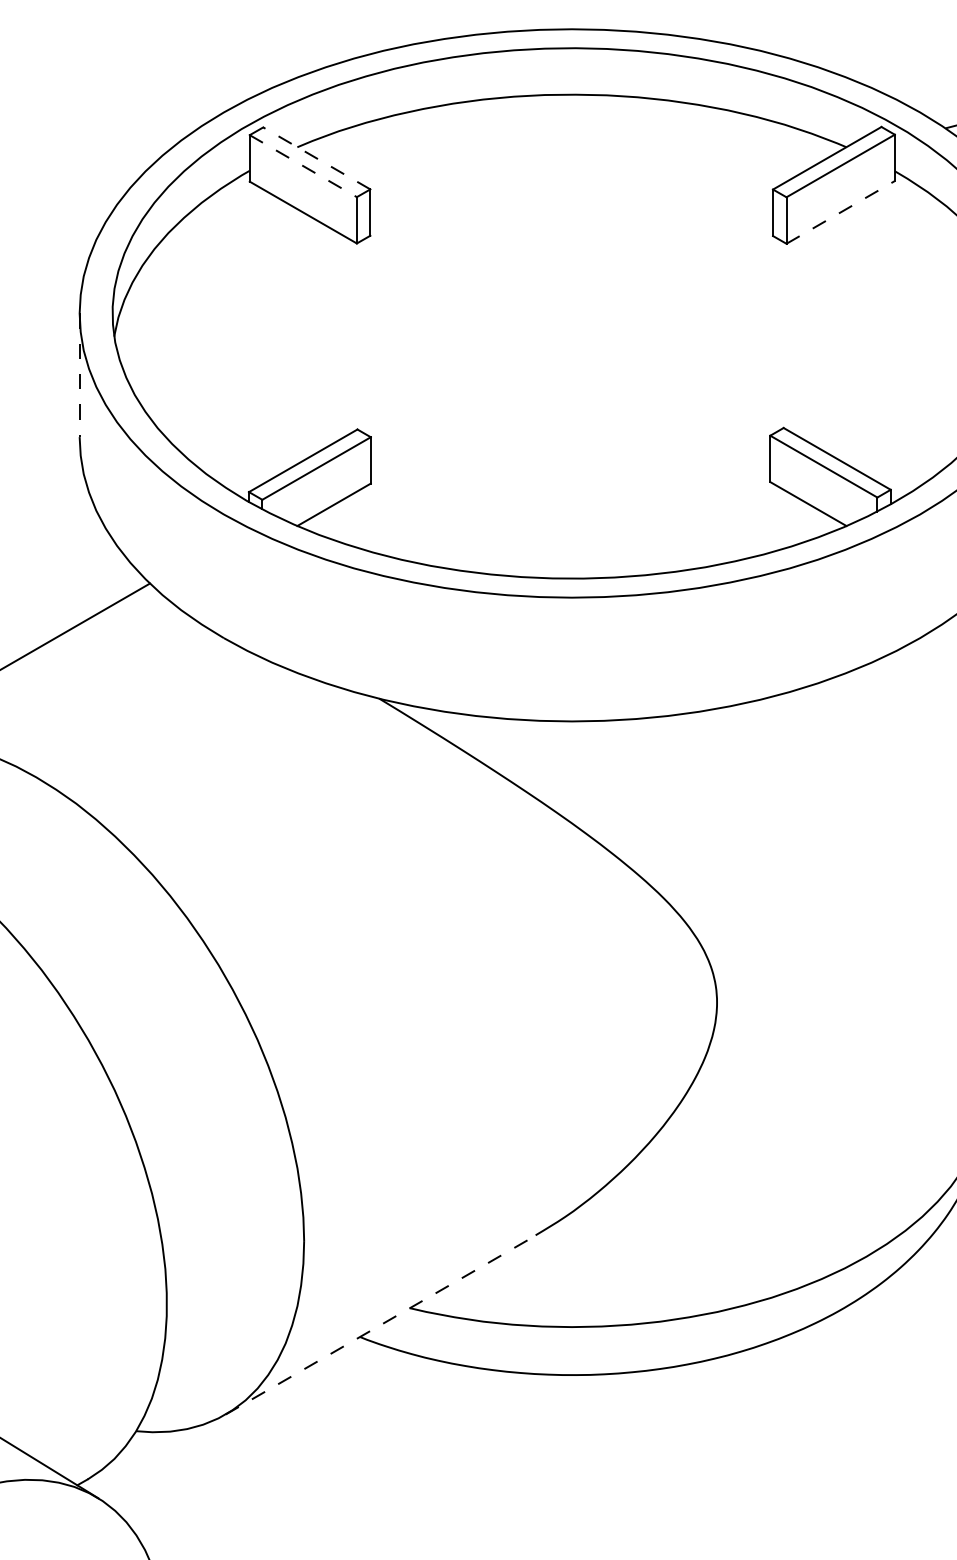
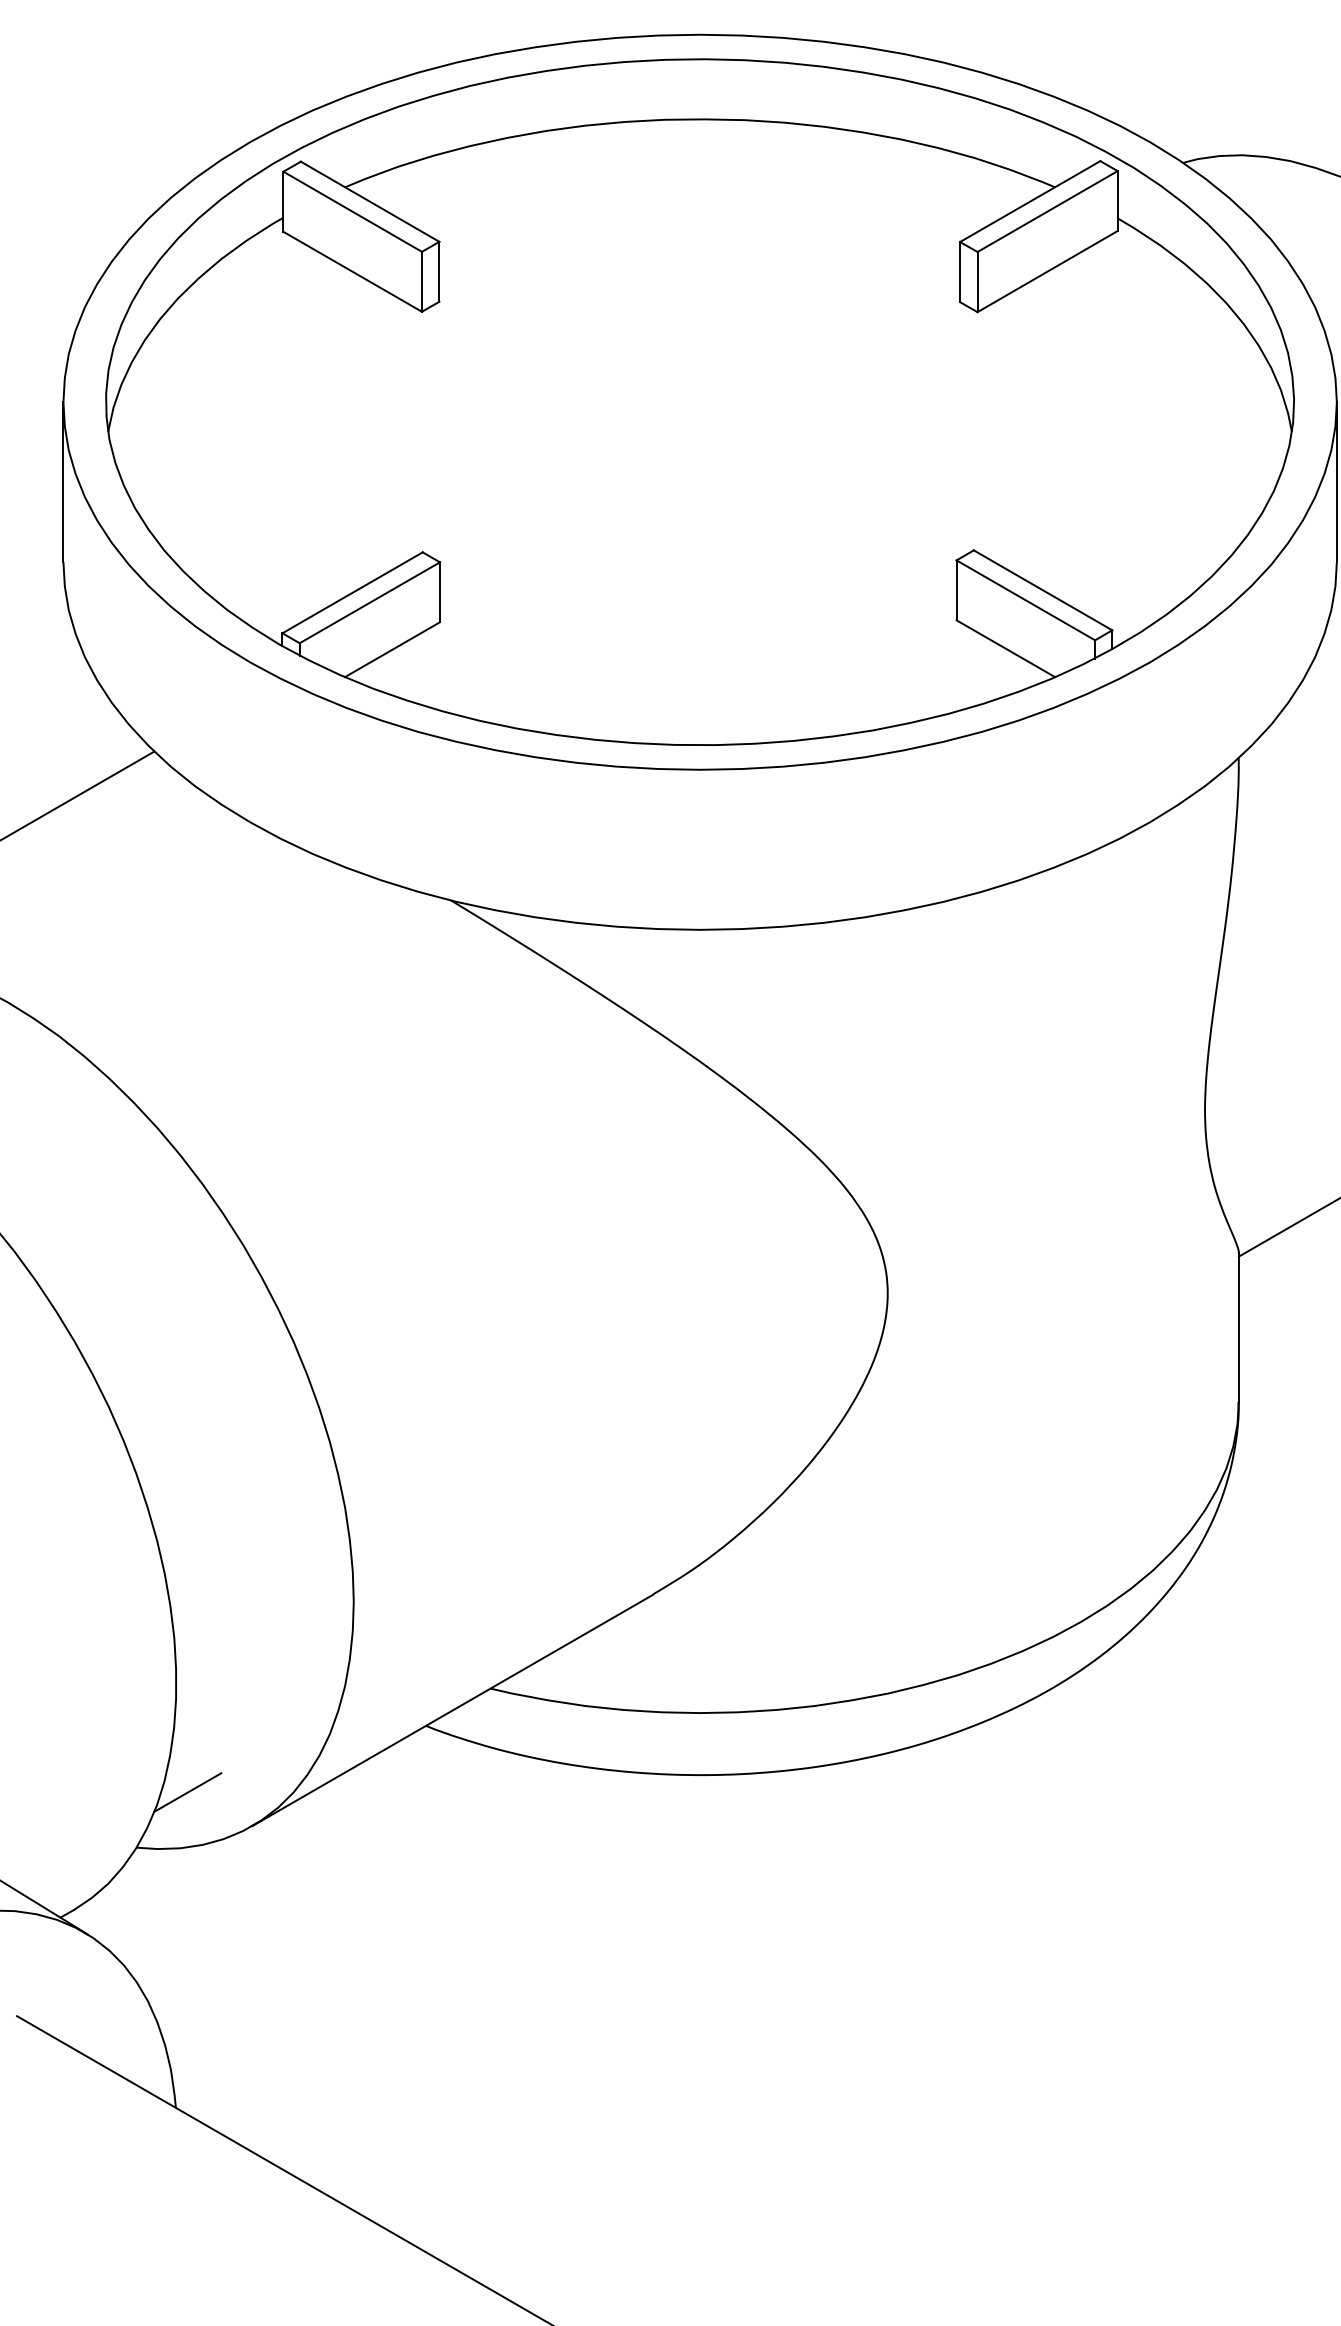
line: (316, 158) -> (369, 201), dashed -> solid
line: (303, 166) -> (353, 212), dashed -> solid
line: (840, 212) -> (1047, 271), dashed -> solid
line: (79, 375) -> (63, 482), dashed -> solid
line: (381, 1325) -> (453, 1710), dashed -> solid
line: (175, 1388) -> (187, 1792), added

